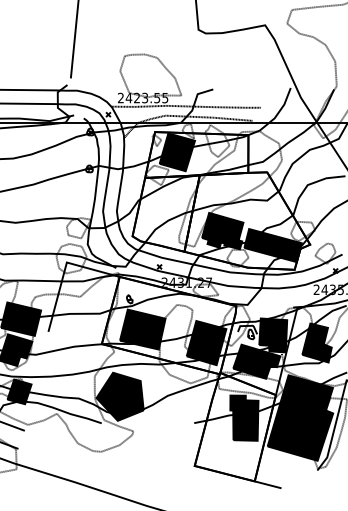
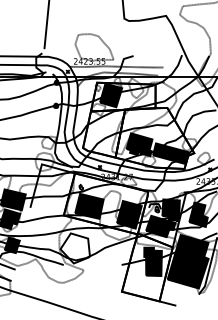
fill: (120, 396) -> (75, 248), removed

